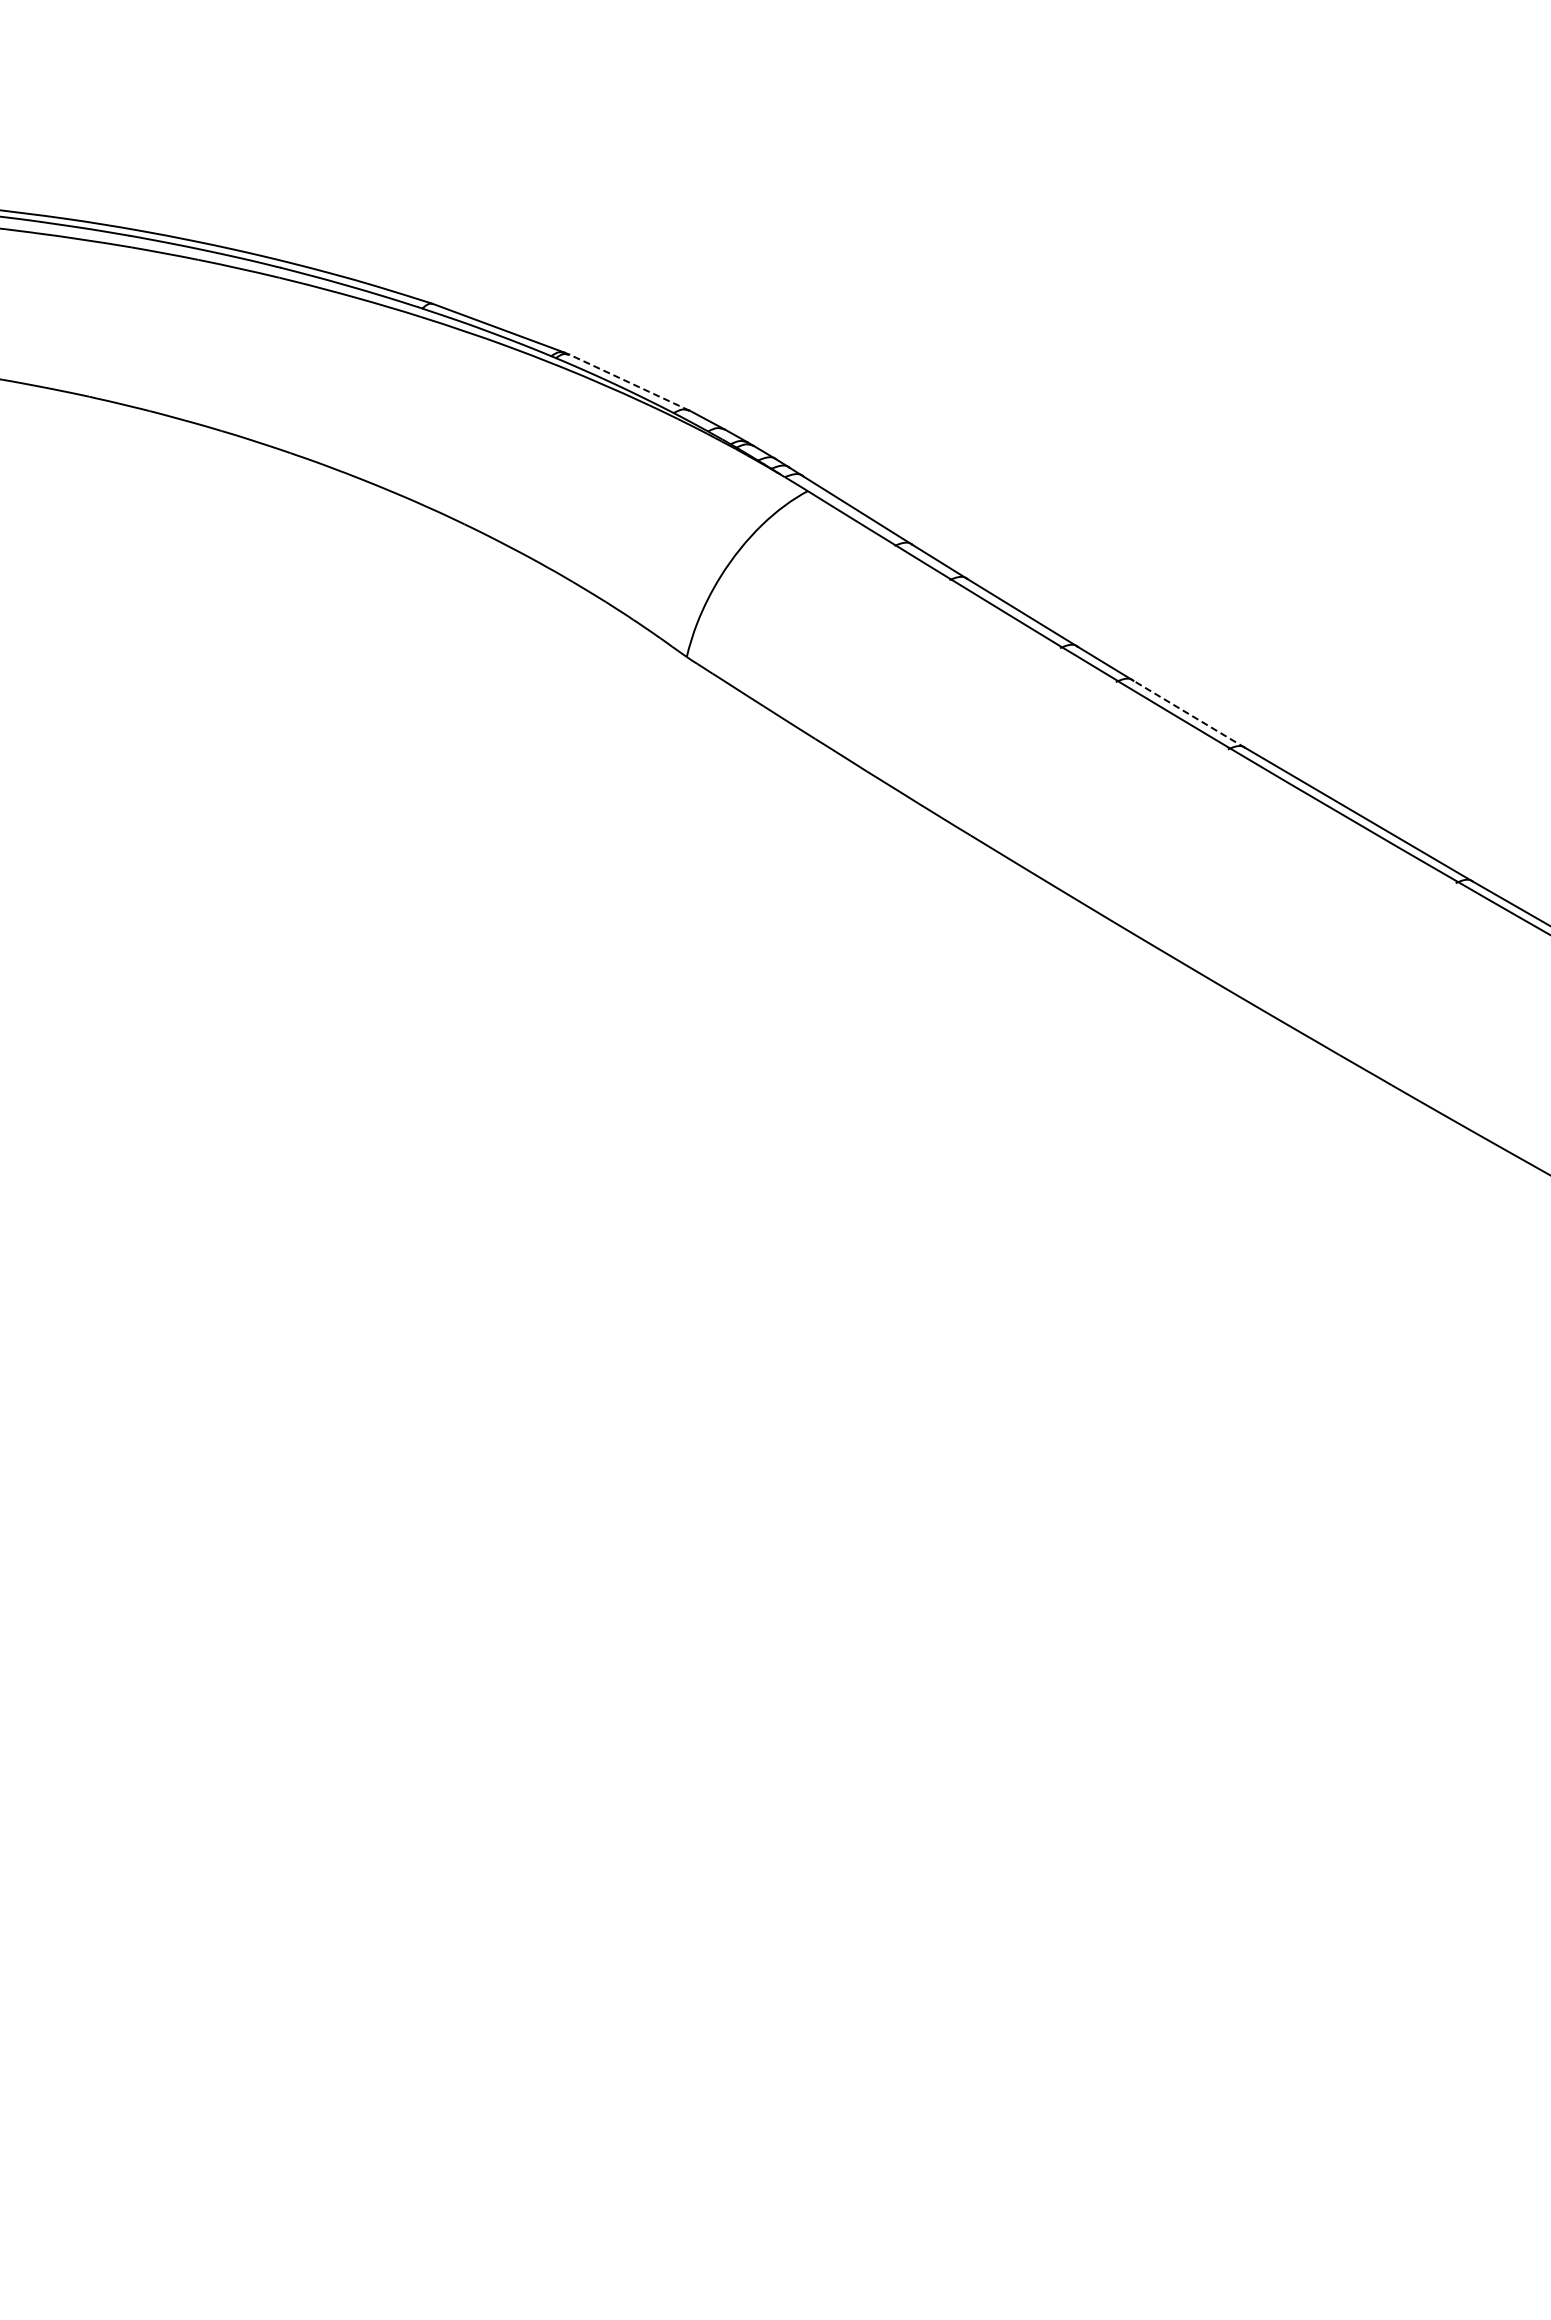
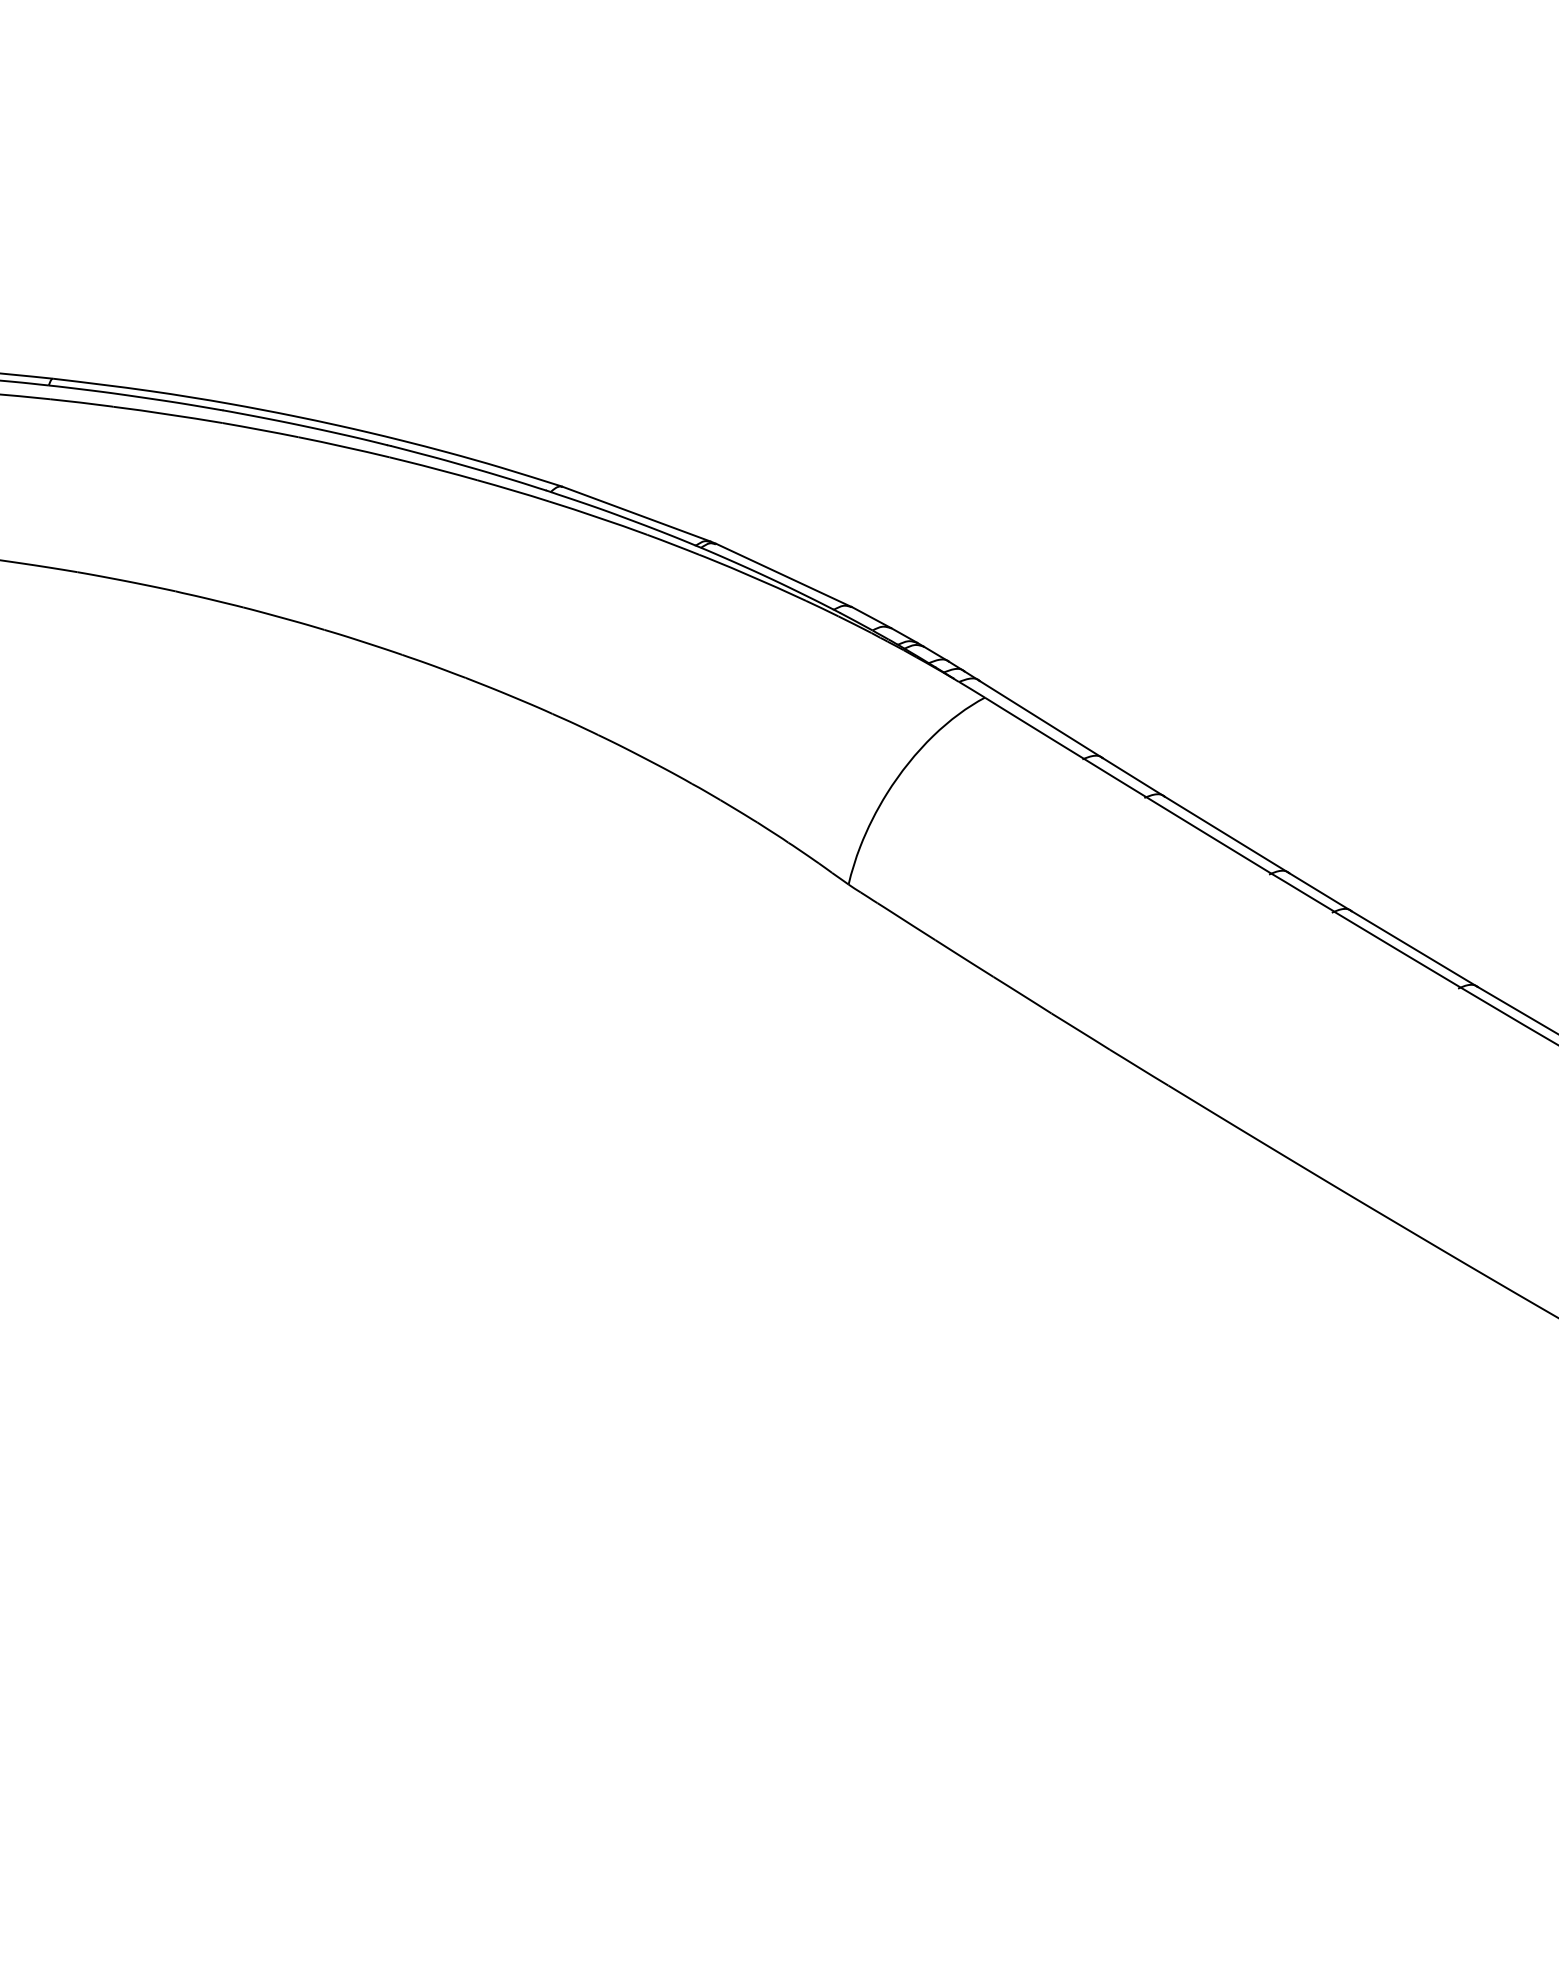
line: (628, 382) -> (782, 575), dashed -> solid
line: (1189, 714) -> (1414, 949), dashed -> solid

